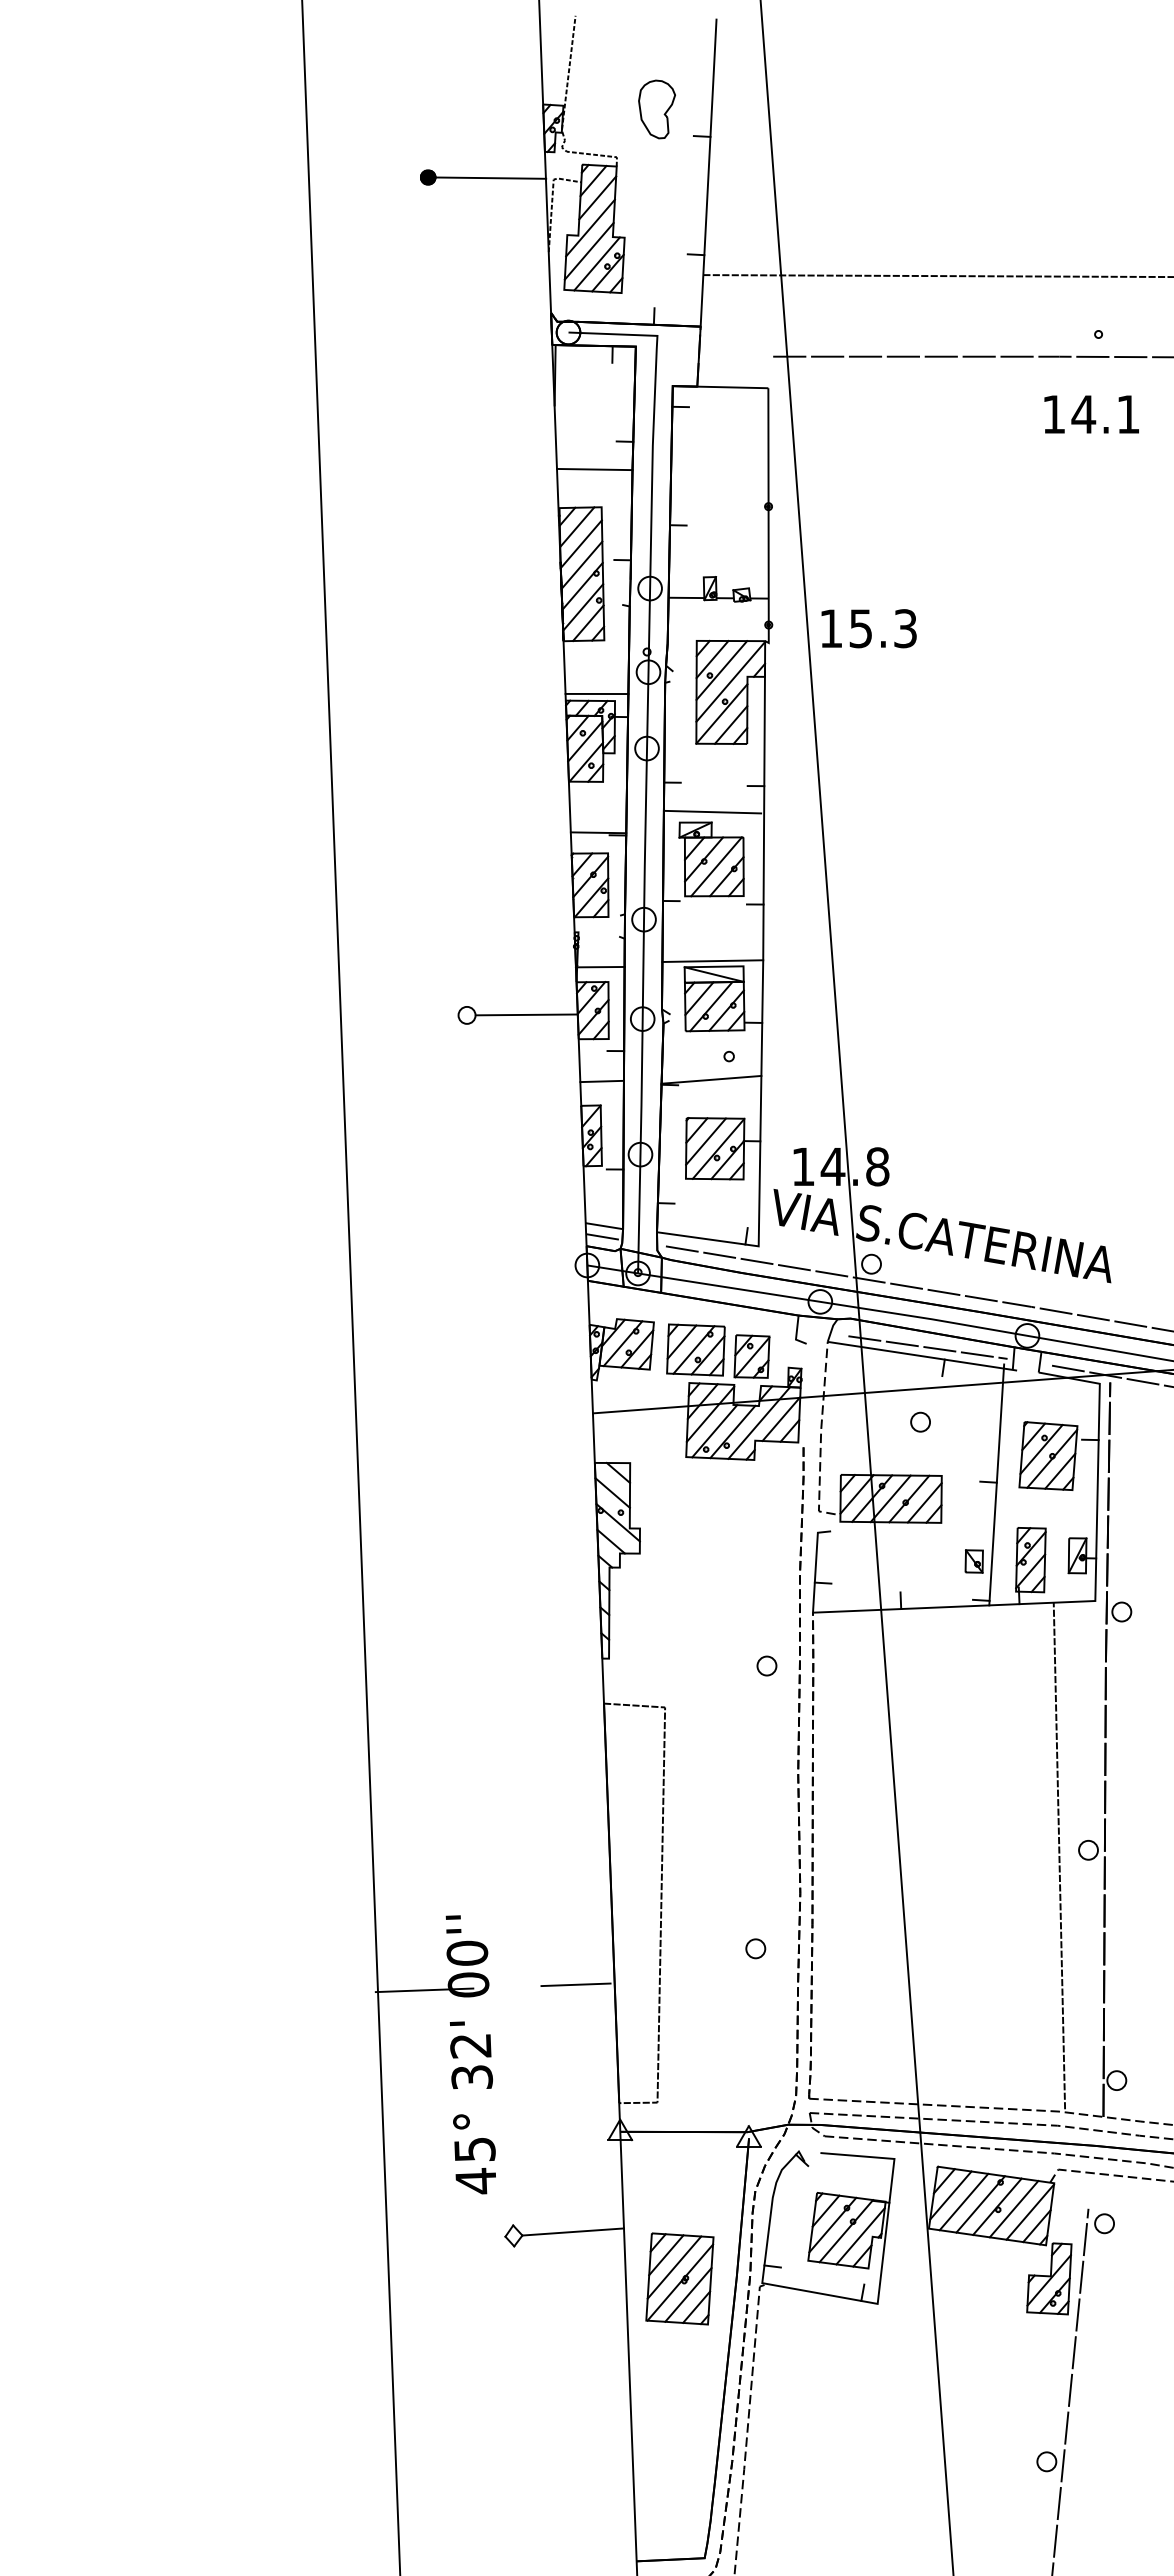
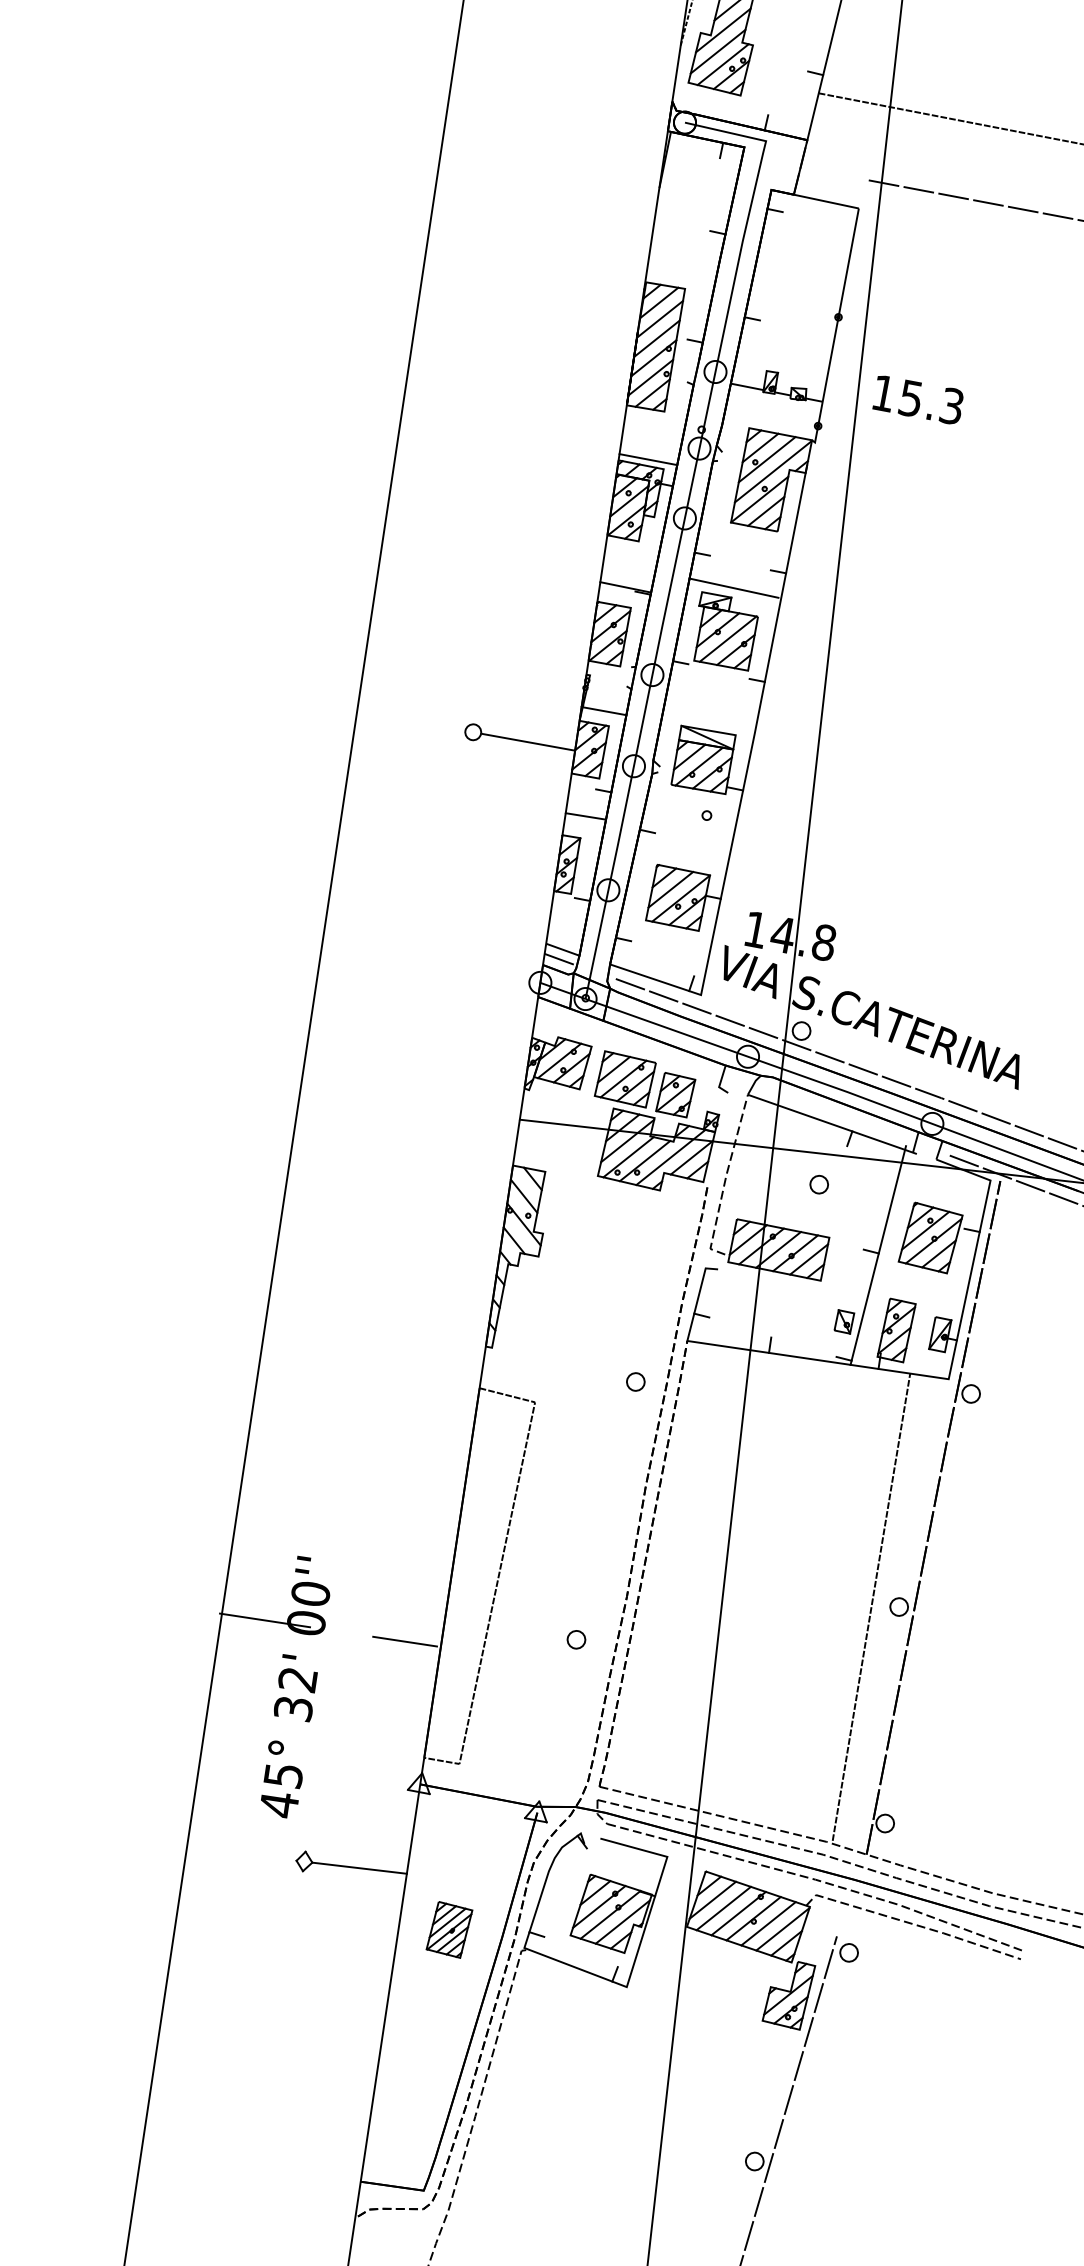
line: (594, 469) -> (685, 252), removed
text: (868, 628) -> (918, 399), moved
line: (712, 961) -> (708, 725), removed
line: (711, 1079) -> (686, 833), removed
line: (927, 1347) -> (838, 1117), removed
part: (679, 2278) -> (449, 1929), size x0.6

